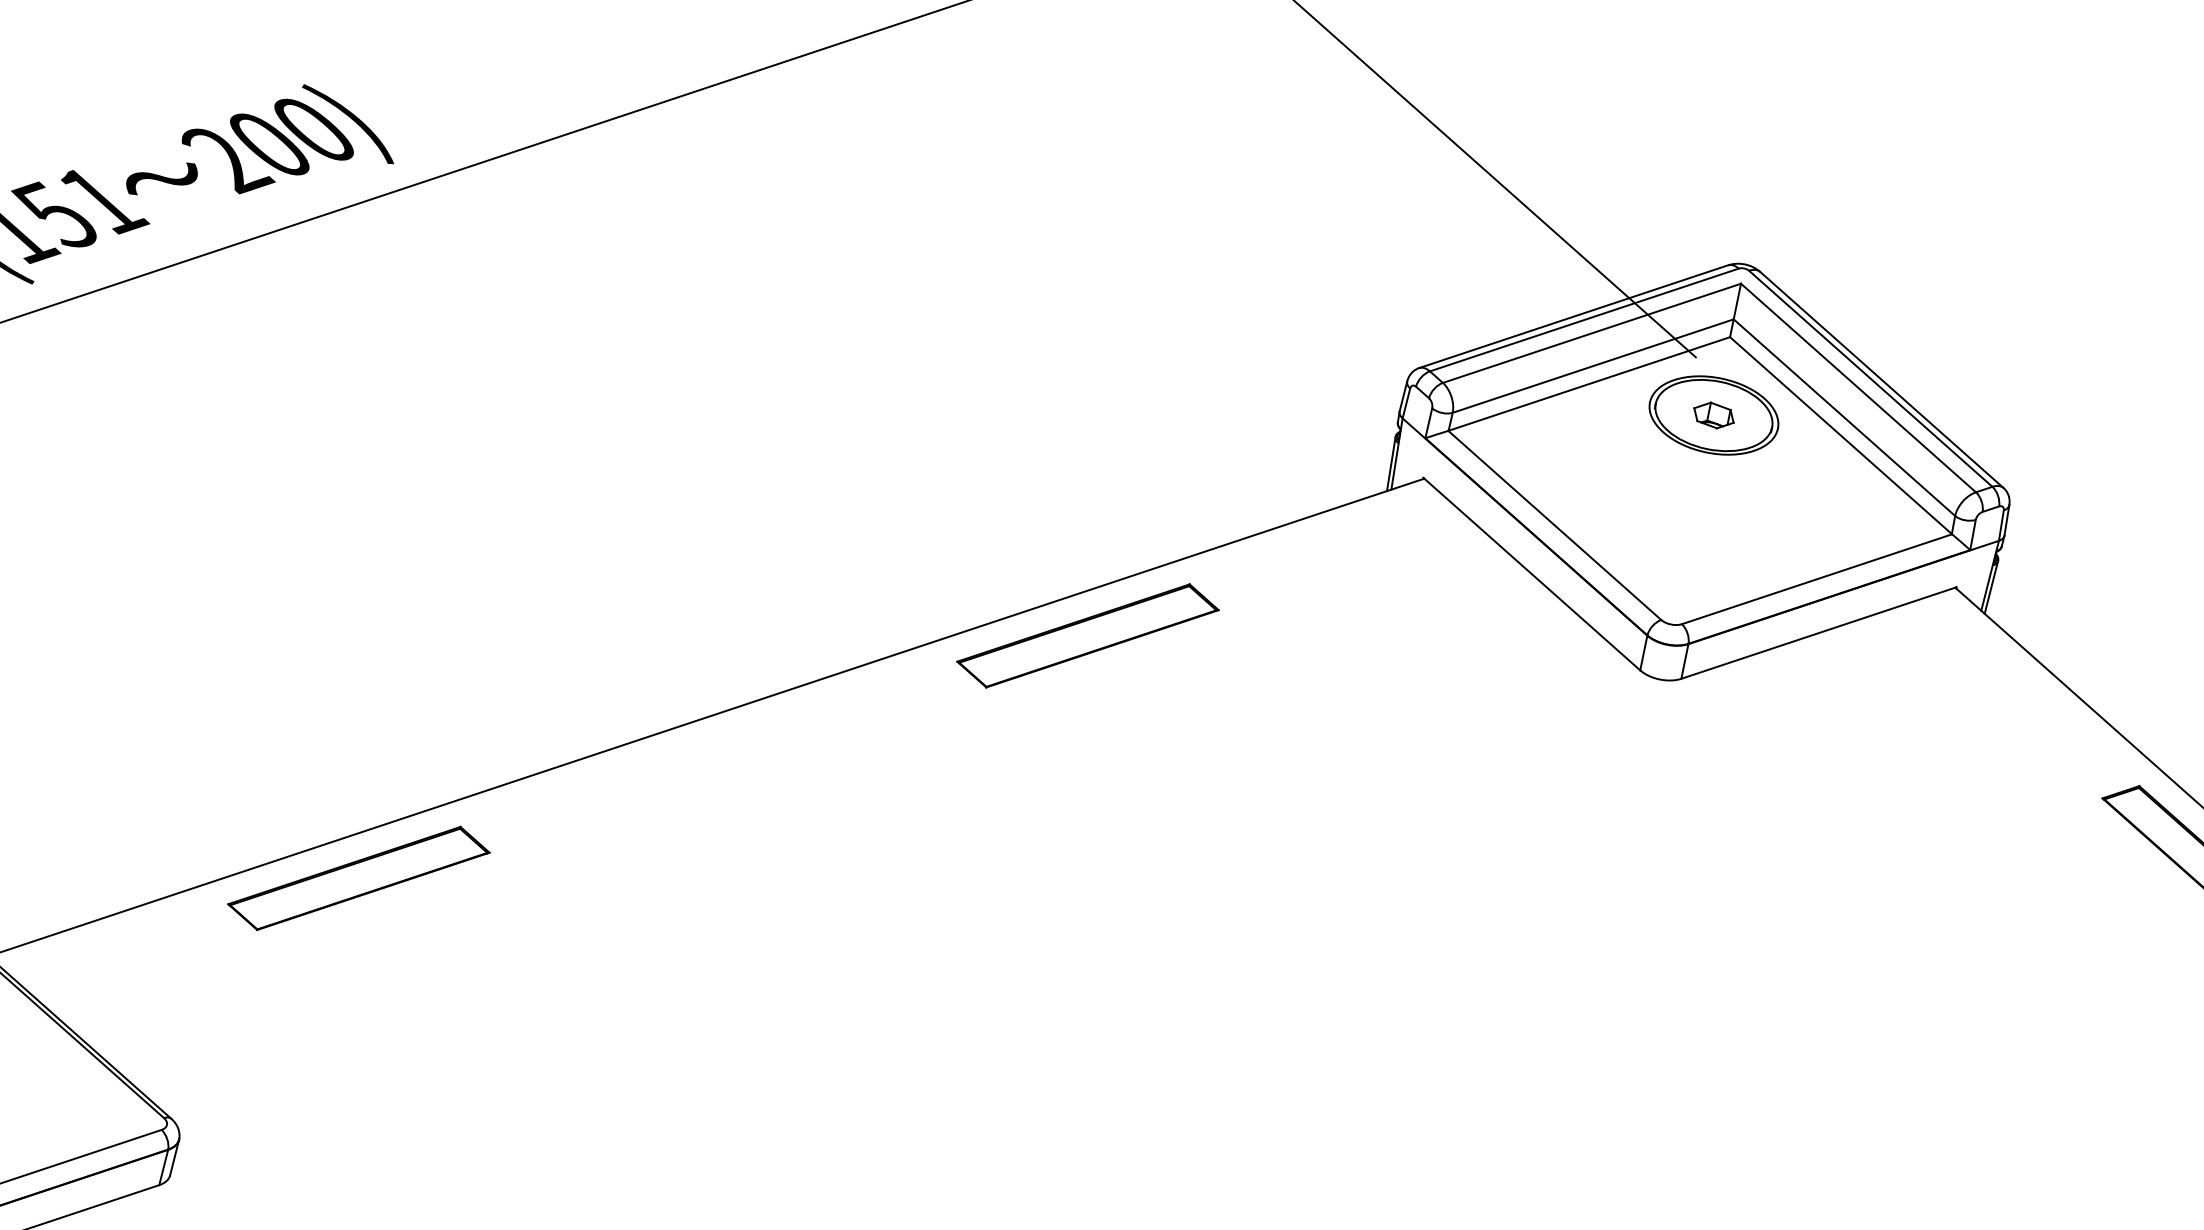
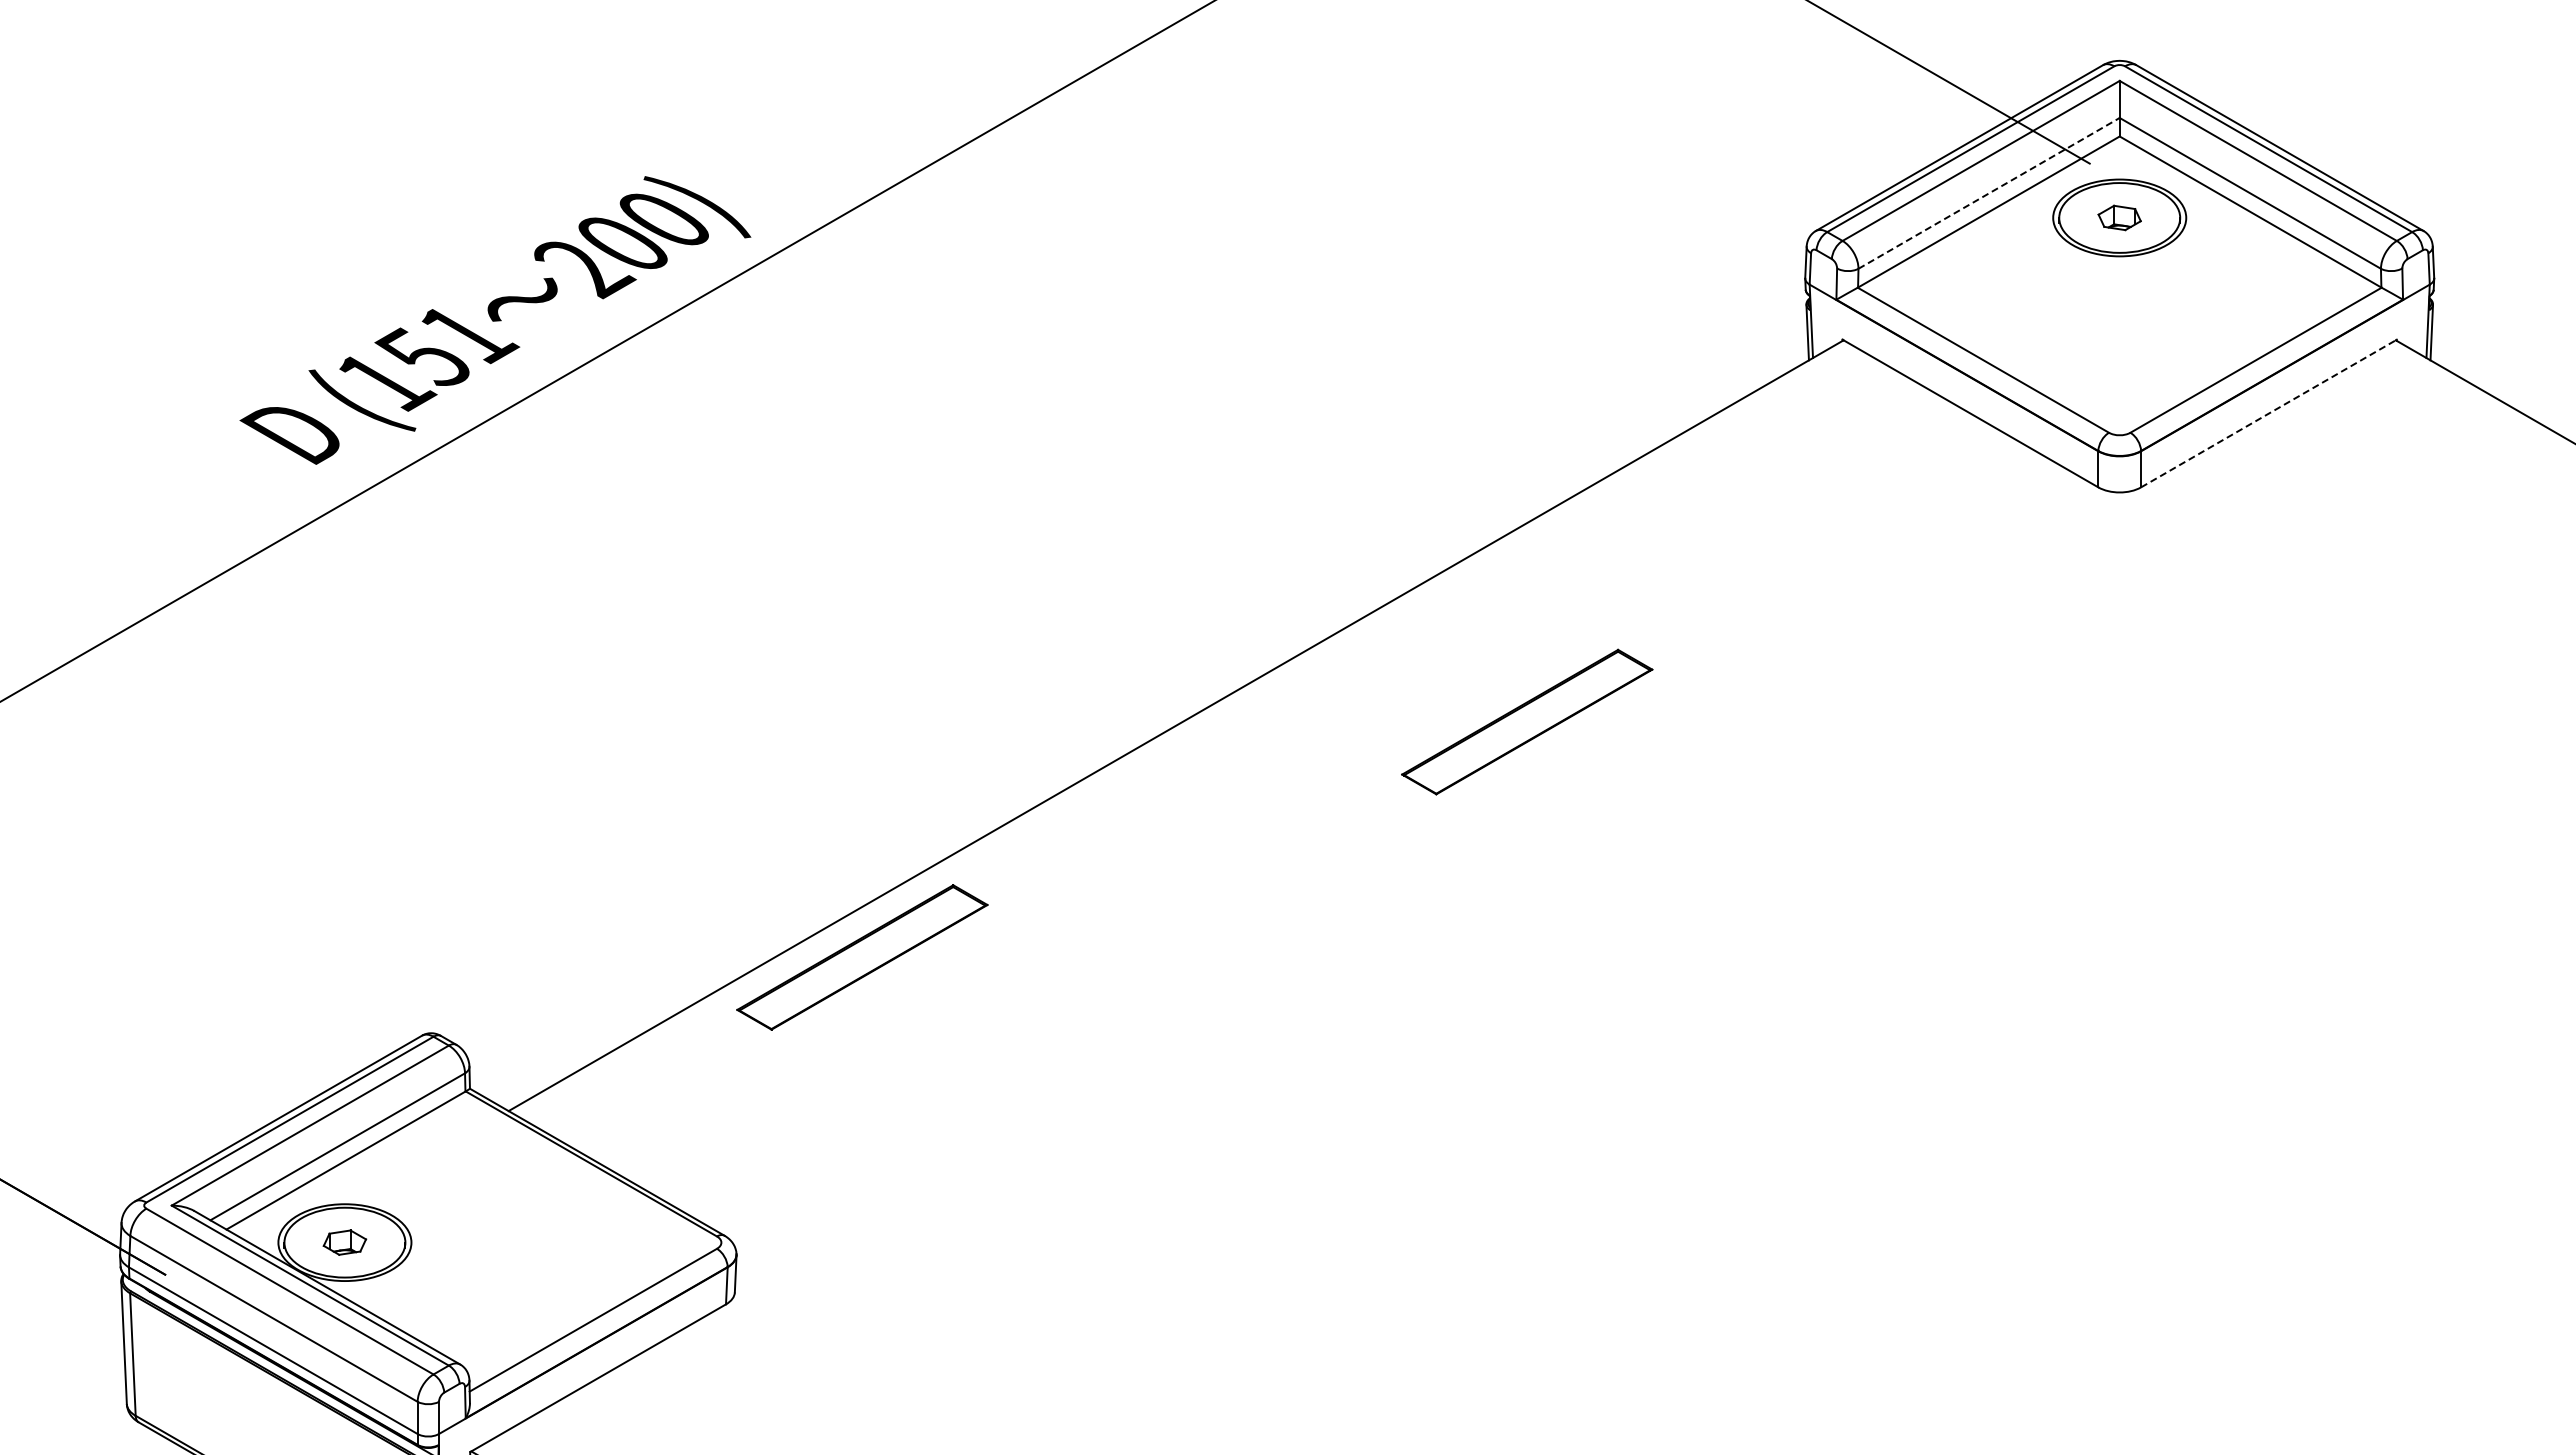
line: (1593, 366) -> (1989, 193), solid -> dashed
line: (1818, 632) -> (2268, 413), solid -> dashed
part: (1088, 635) -> (1527, 721), moved

